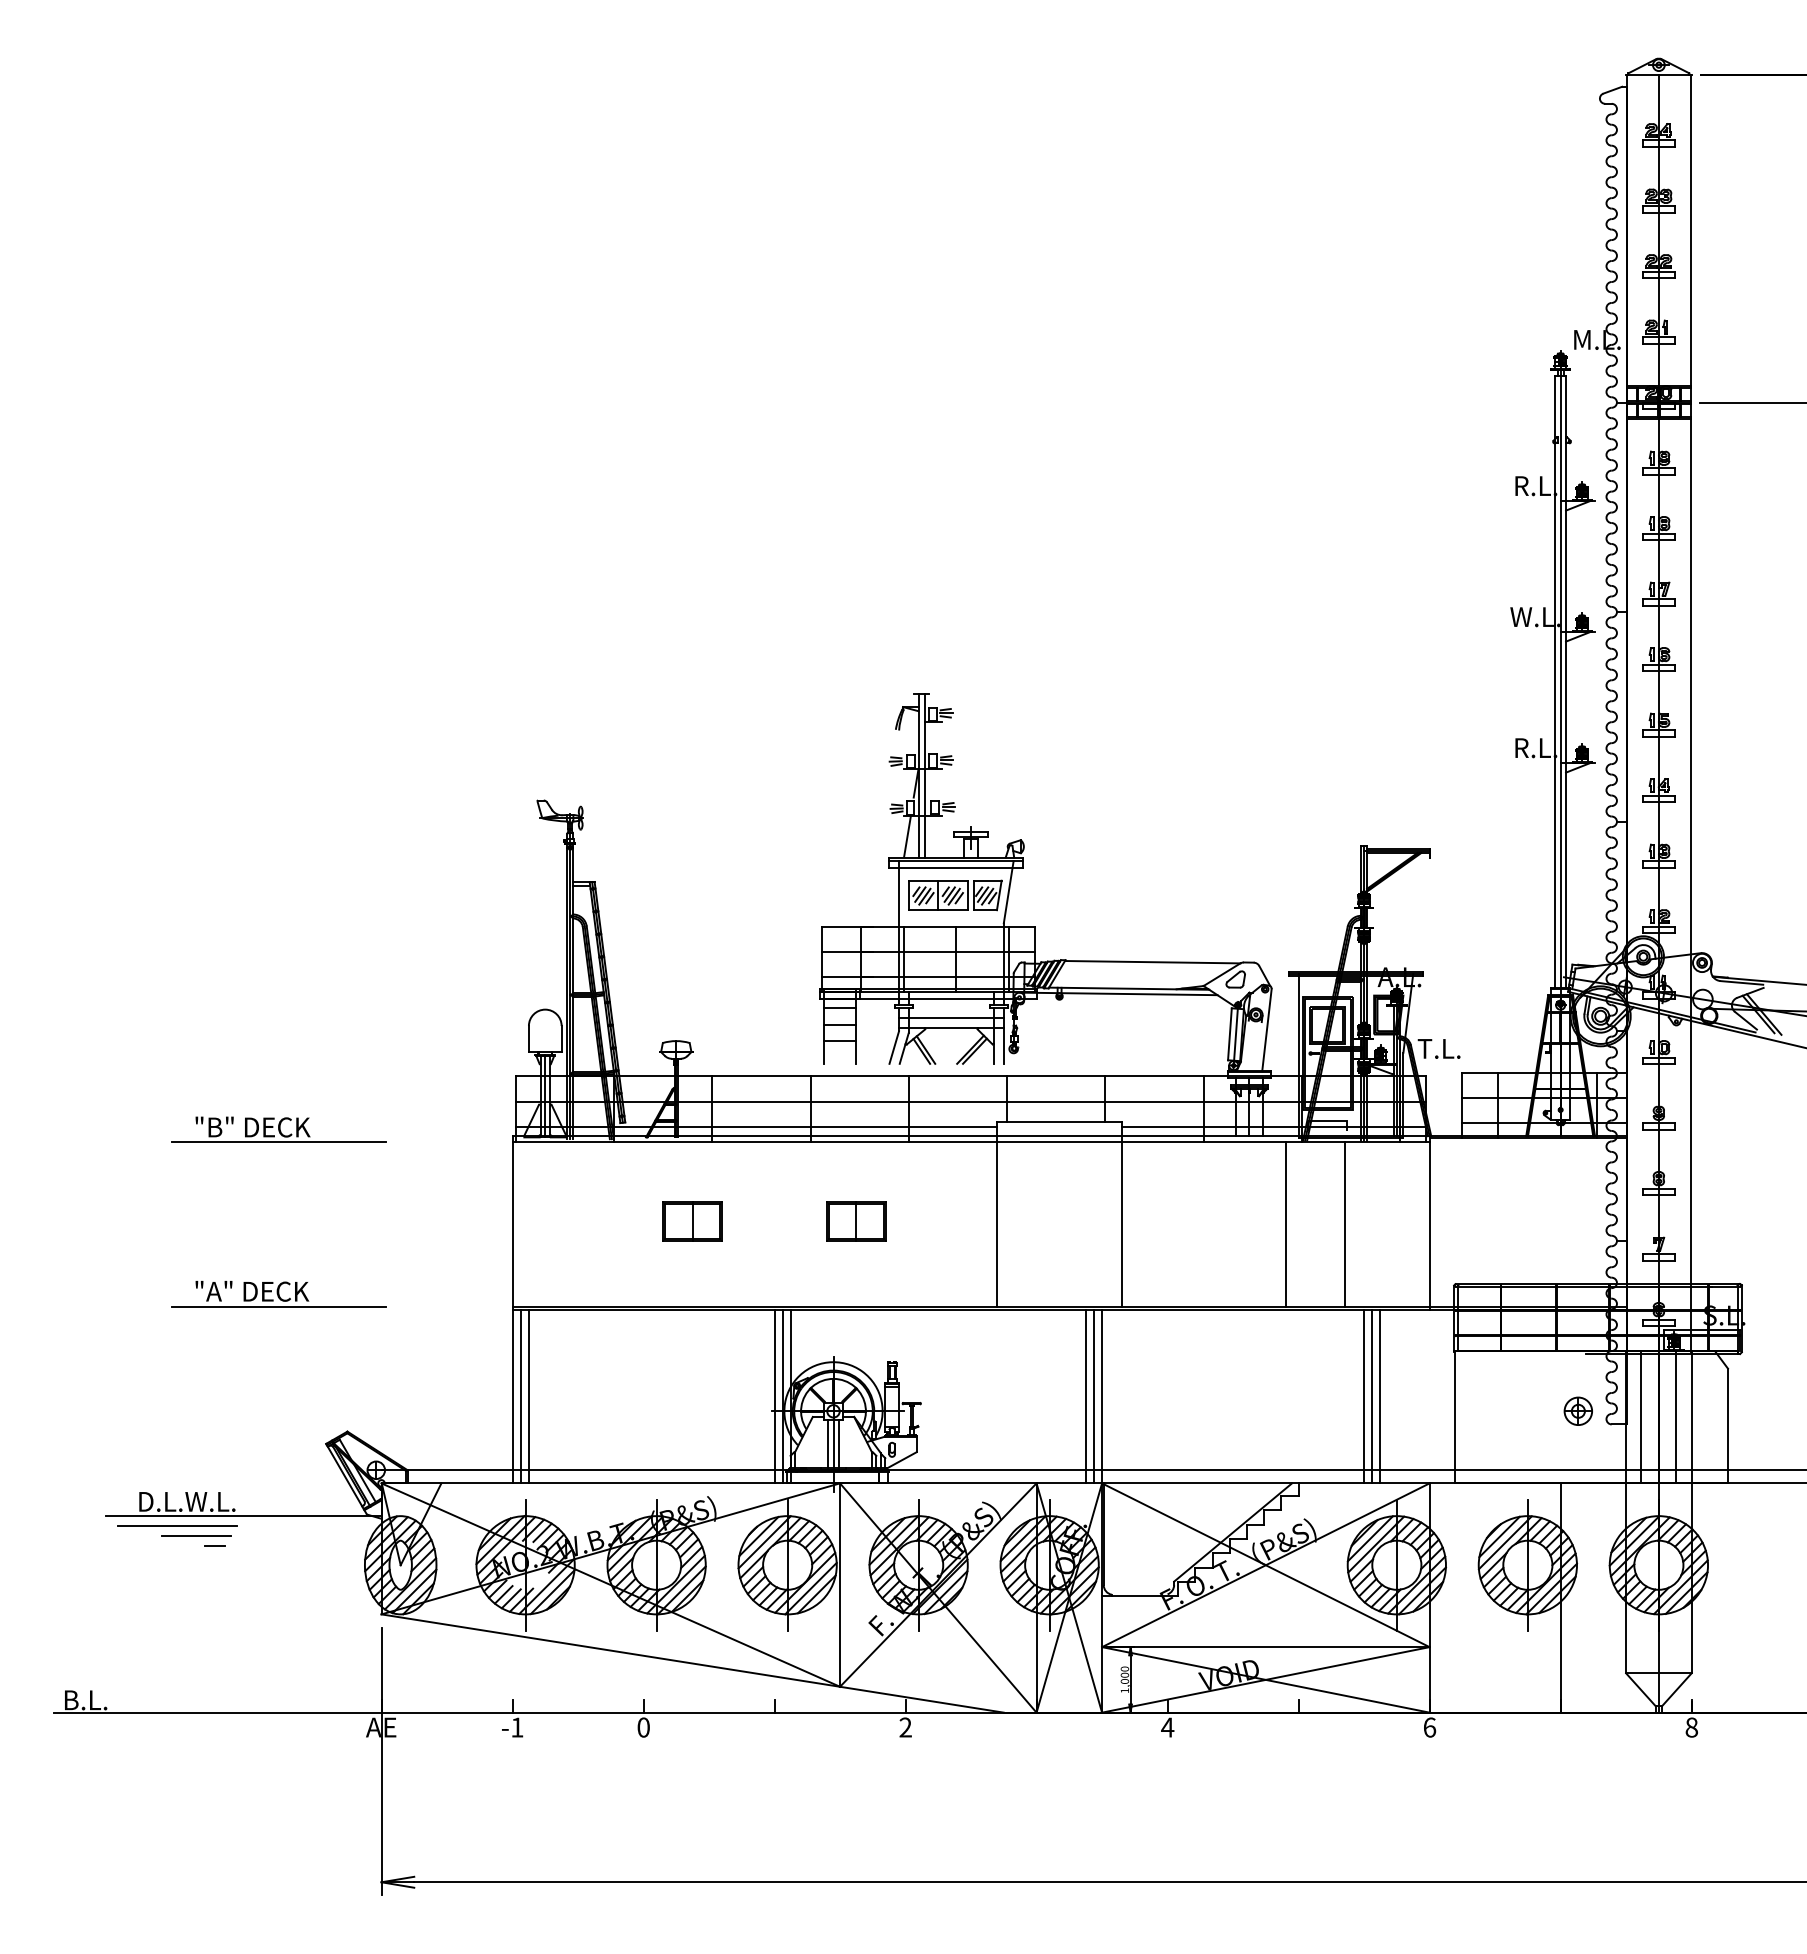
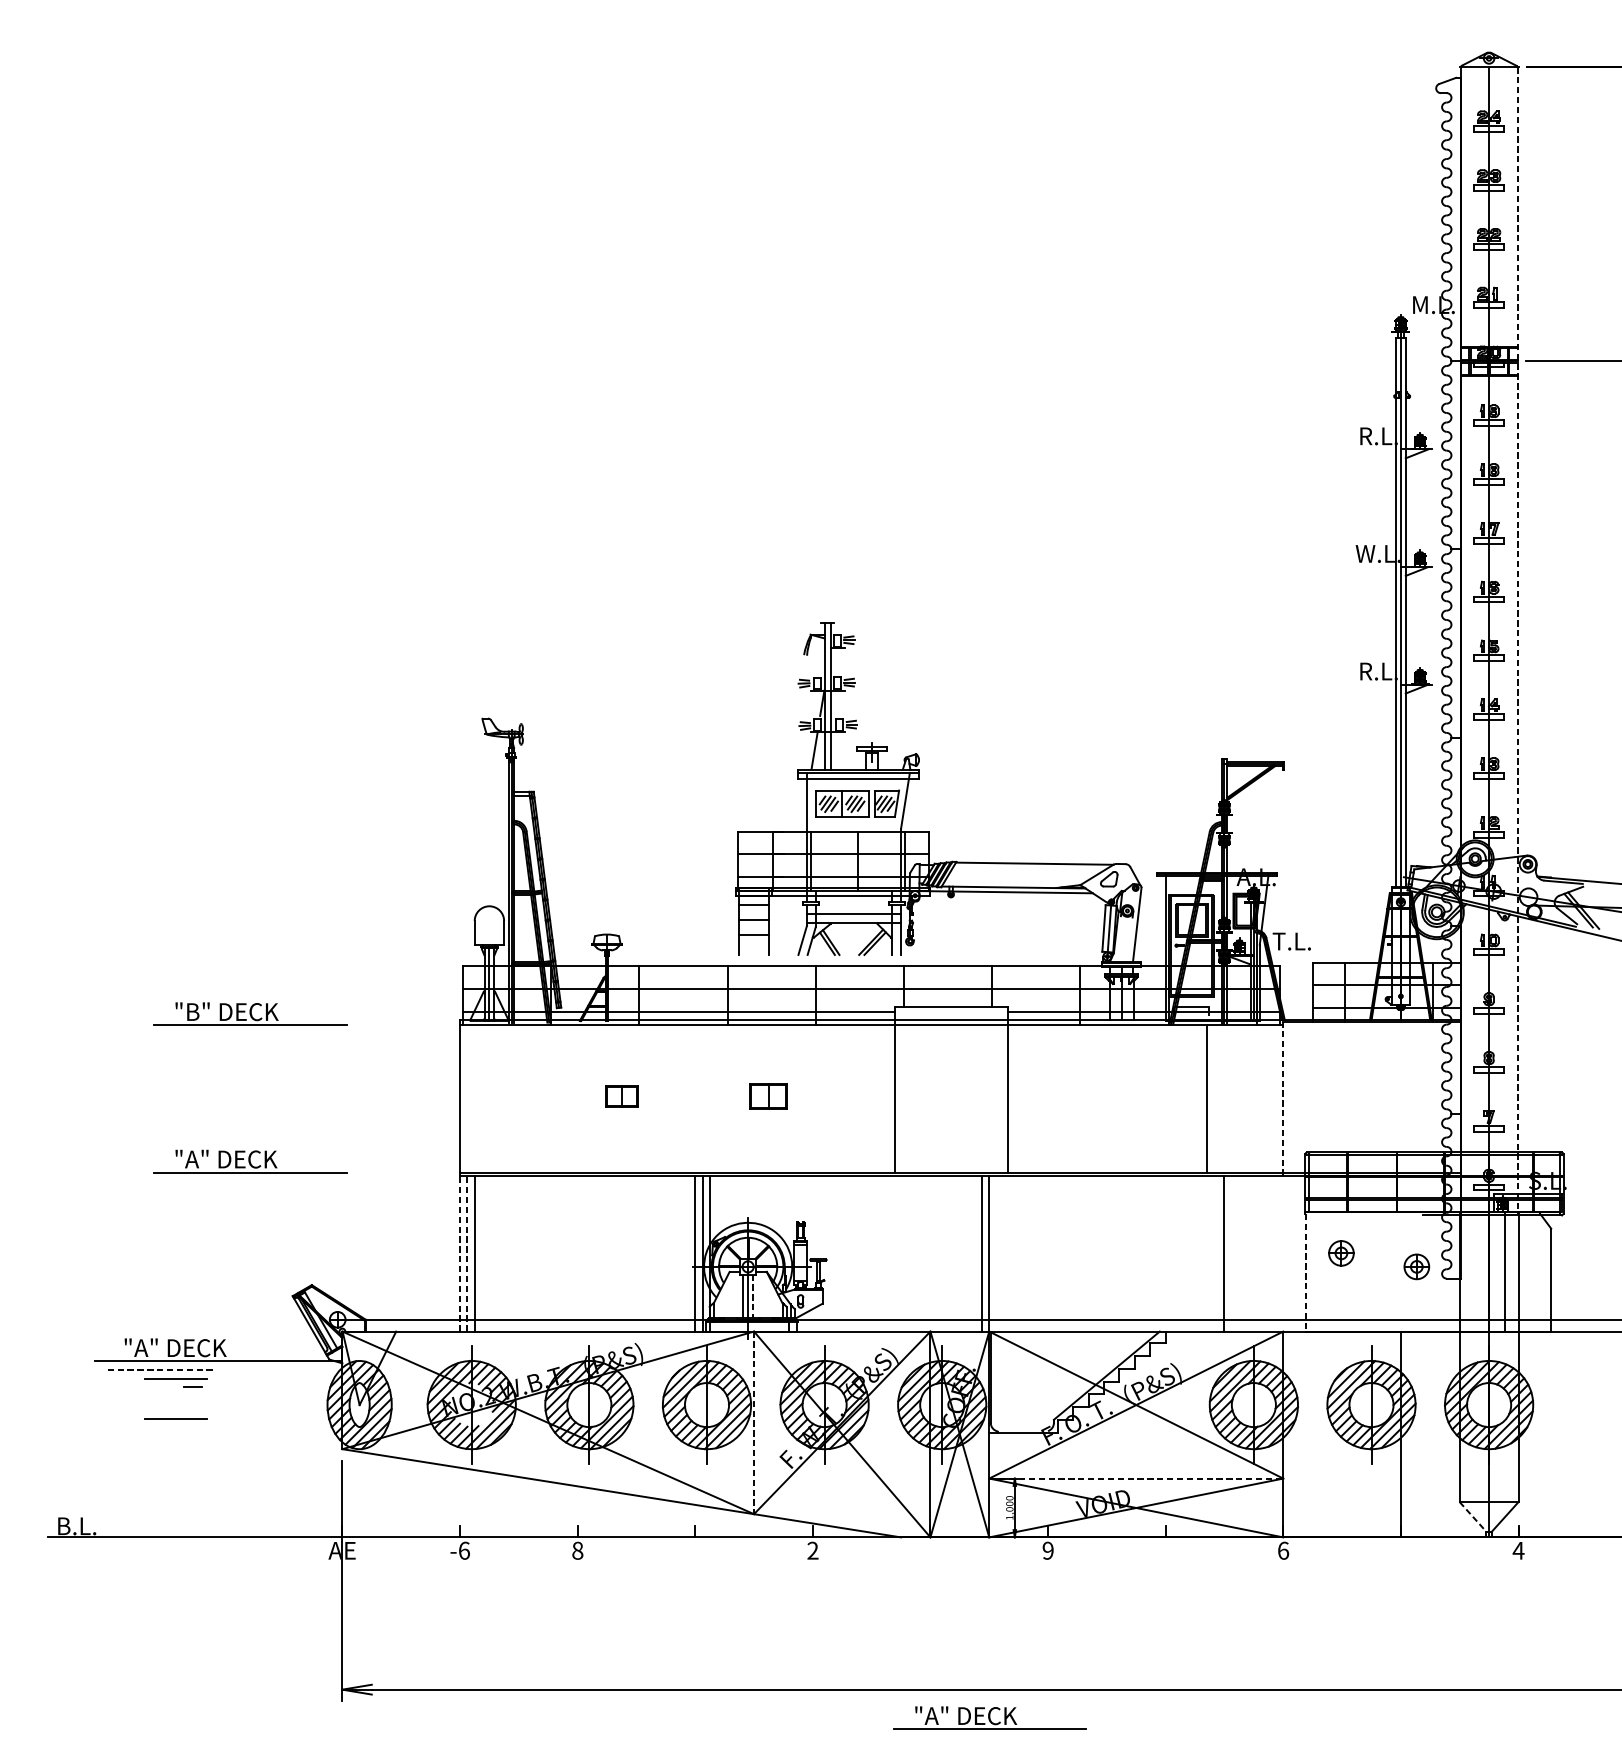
line: (1690, 713) -> (1517, 640), solid -> dashed
part: (692, 1221) -> (621, 1096), size x0.6
part: (856, 1221) -> (768, 1096), size x0.7
line: (1286, 1223) -> (1154, 1098), removed
line: (1429, 1223) -> (1283, 1098), solid -> dashed
part: (1493, 1395) -> (1340, 1252), added
line: (512, 1396) -> (459, 1253), solid -> dashed
line: (520, 1396) -> (467, 1253), solid -> dashed
line: (1085, 1396) -> (974, 1253), removed
line: (1372, 1396) -> (1232, 1253), removed
line: (1380, 1396) -> (1239, 1253), removed
line: (1454, 1417) -> (1305, 1272), solid -> dashed
line: (1641, 1417) -> (1473, 1272), removed
line: (839, 1444) -> (753, 1296), solid -> dashed
text: (195, 1501) -> (175, 1347), D.L.W.L. -> "A" DECK
line: (177, 1525) -> (159, 1369), solid -> dashed
line: (196, 1580) -> (176, 1418), added
line: (840, 1585) -> (754, 1423), solid -> dashed
line: (1265, 1647) -> (1135, 1478), solid -> dashed
line: (1641, 1690) -> (1473, 1517), solid -> dashed
text: (517, 1727) -> (464, 1550), -1 -> -6
text: (643, 1727) -> (577, 1550), 0 -> 8
text: (1167, 1727) -> (1047, 1550), 4 -> 9
text: (1691, 1727) -> (1518, 1550), 8 -> 4
part: (1102, 1914) -> (989, 1718), added

